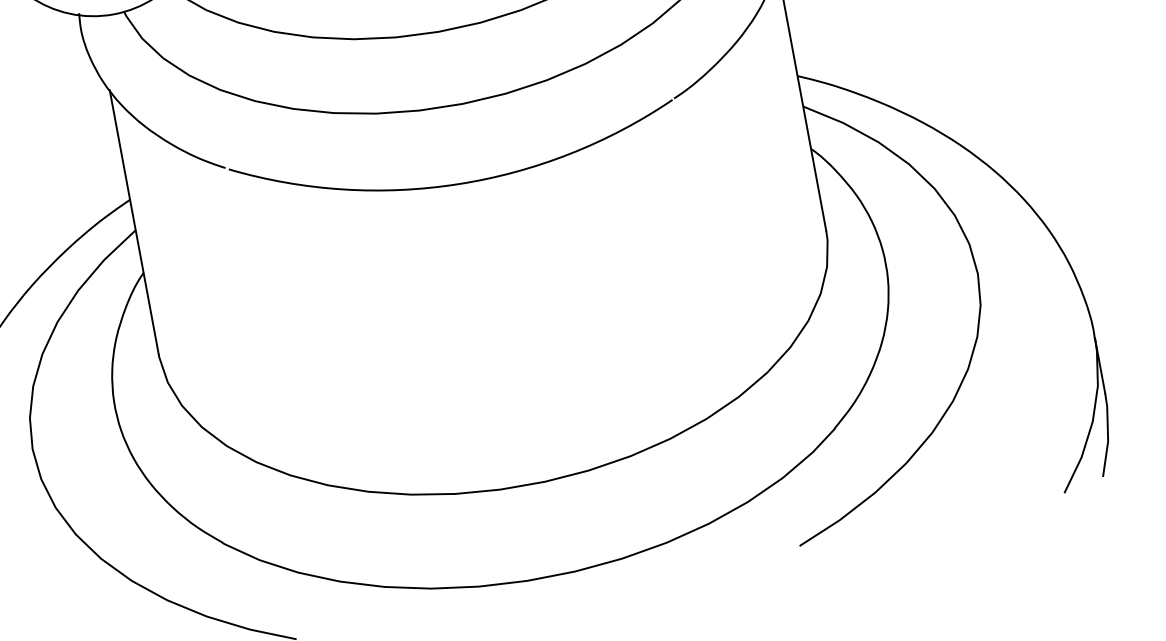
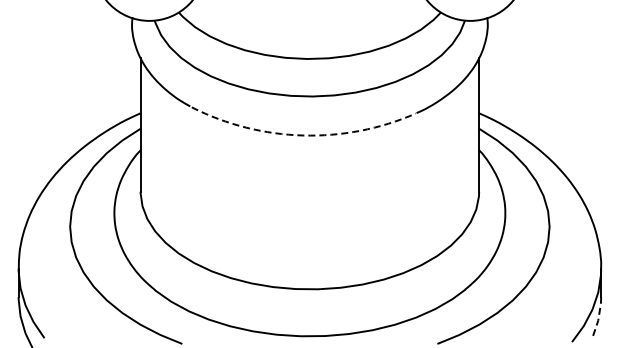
arc: (459, 184) -> (303, 135), solid -> dashed
line: (1107, 435) -> (598, 317), solid -> dashed

